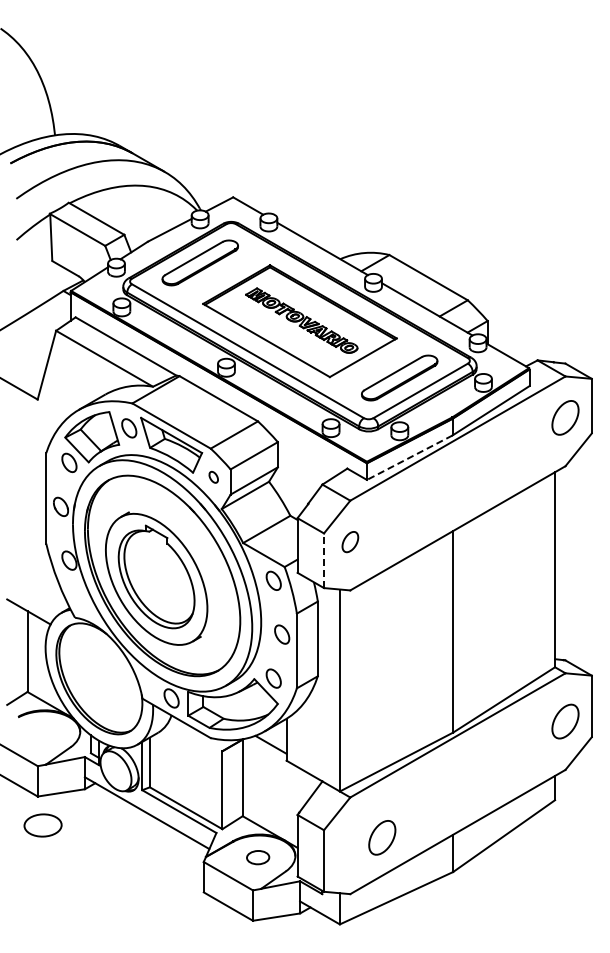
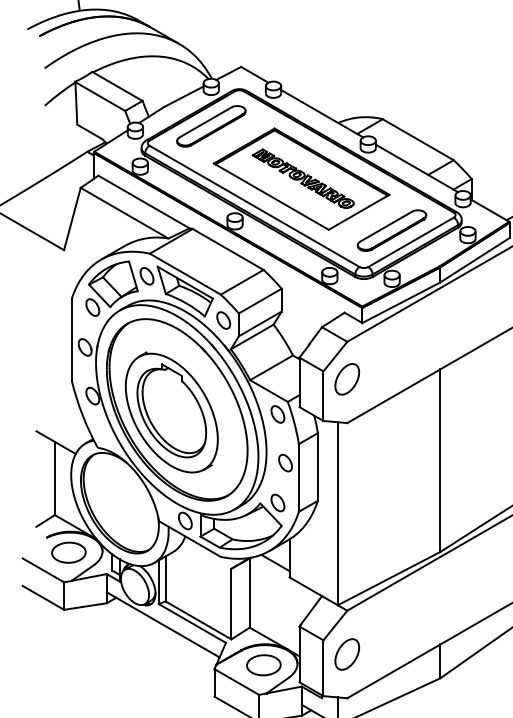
line: (409, 457) -> (400, 302), dashed -> solid
part: (213, 477) -> (223, 320), size x1.67
part: (350, 541) -> (347, 378), size x1.67
line: (324, 560) -> (323, 395), dashed -> solid
part: (42, 825) -> (68, 552), moved
part: (382, 837) -> (347, 654), moved
part: (257, 857) -> (263, 665), size x1.67

